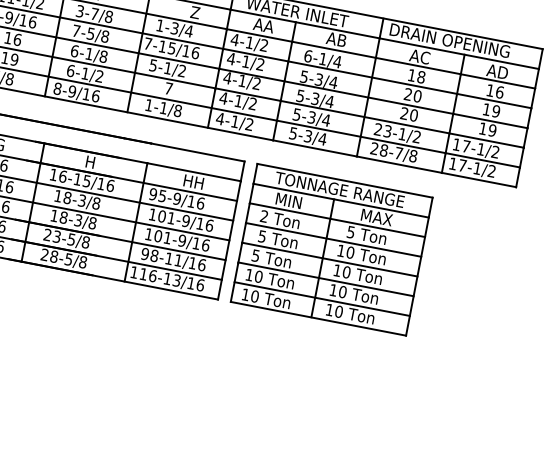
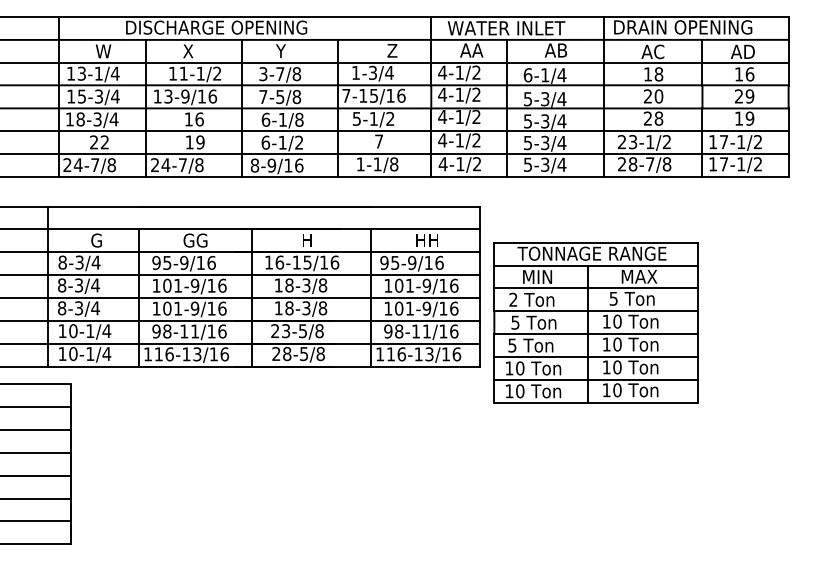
text: (486, 109) -> (738, 96), 19 -> 29
text: (413, 115) -> (658, 118), 20 -> 28
part: (331, 249) -> (595, 322), moved

